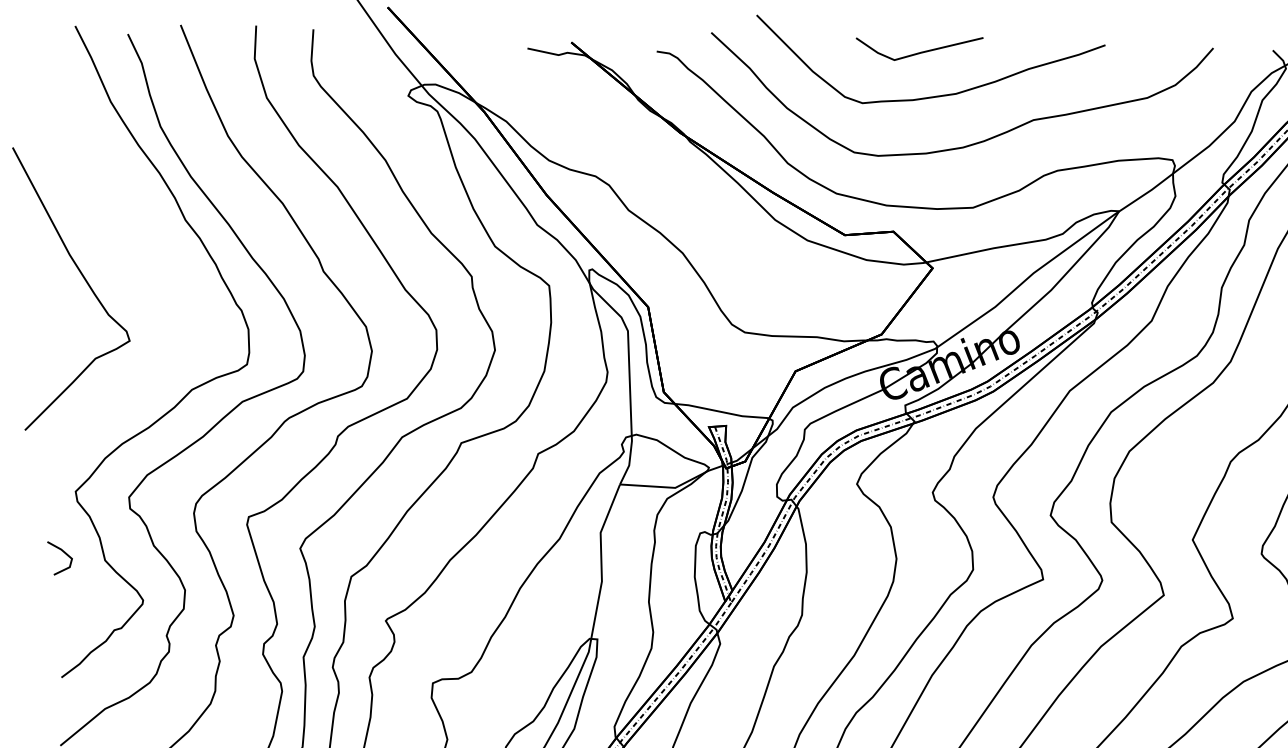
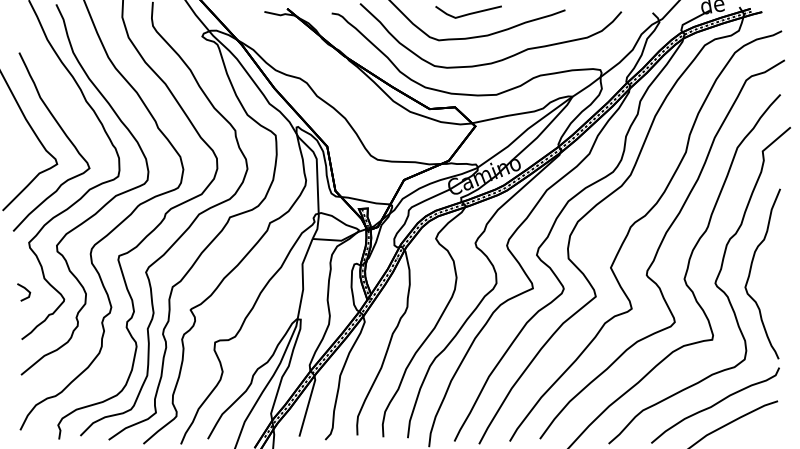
curve: (141, 281) -> (63, 133), added
line: (64, 554) -> (26, 290), moved

